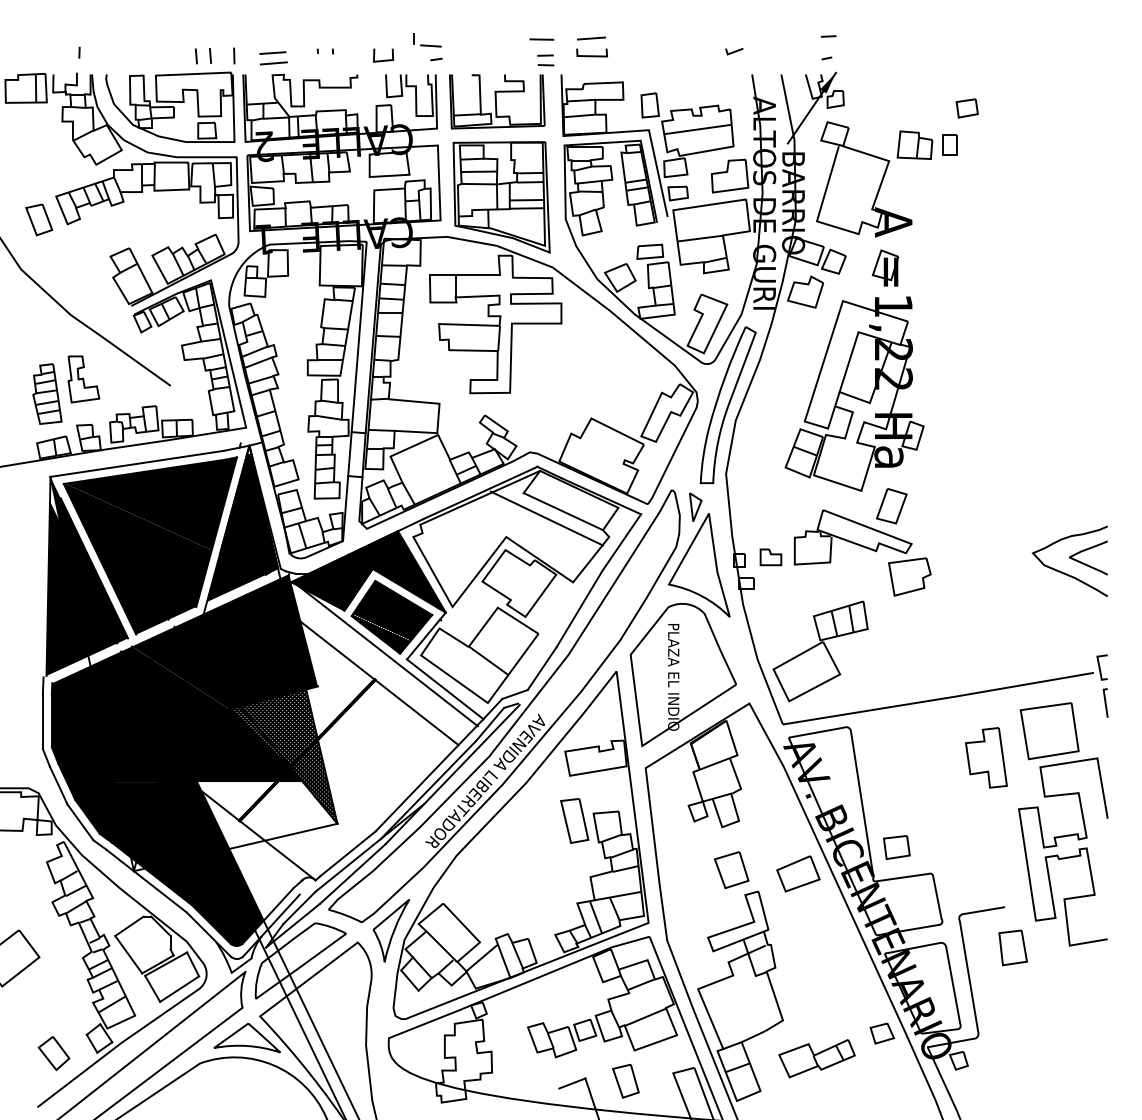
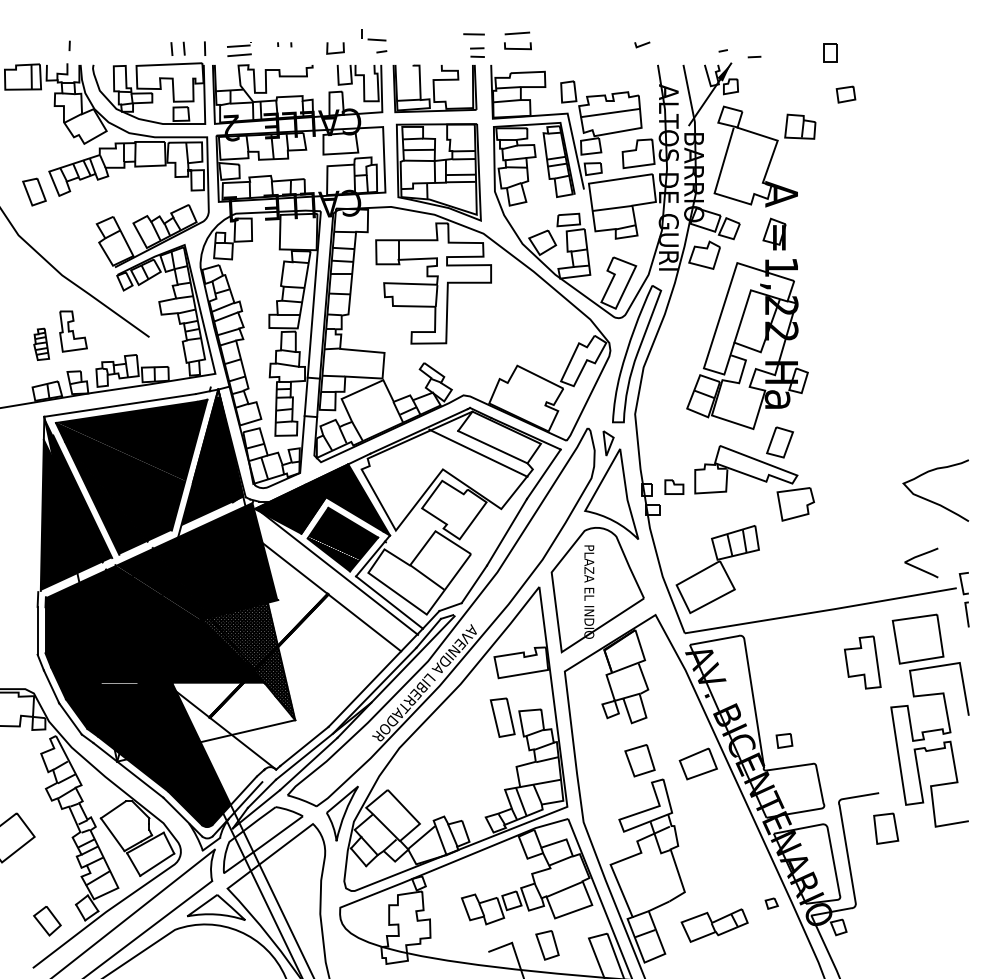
line: (828, 36) -> (754, 57), moved
part: (949, 144) -> (830, 52), moved
part: (47, 393) -> (41, 343), size x0.6
curve: (1085, 563) -> (918, 567), moved
part: (896, 847) -> (784, 740), size x0.7
part: (882, 1033) -> (771, 903), size x0.6

